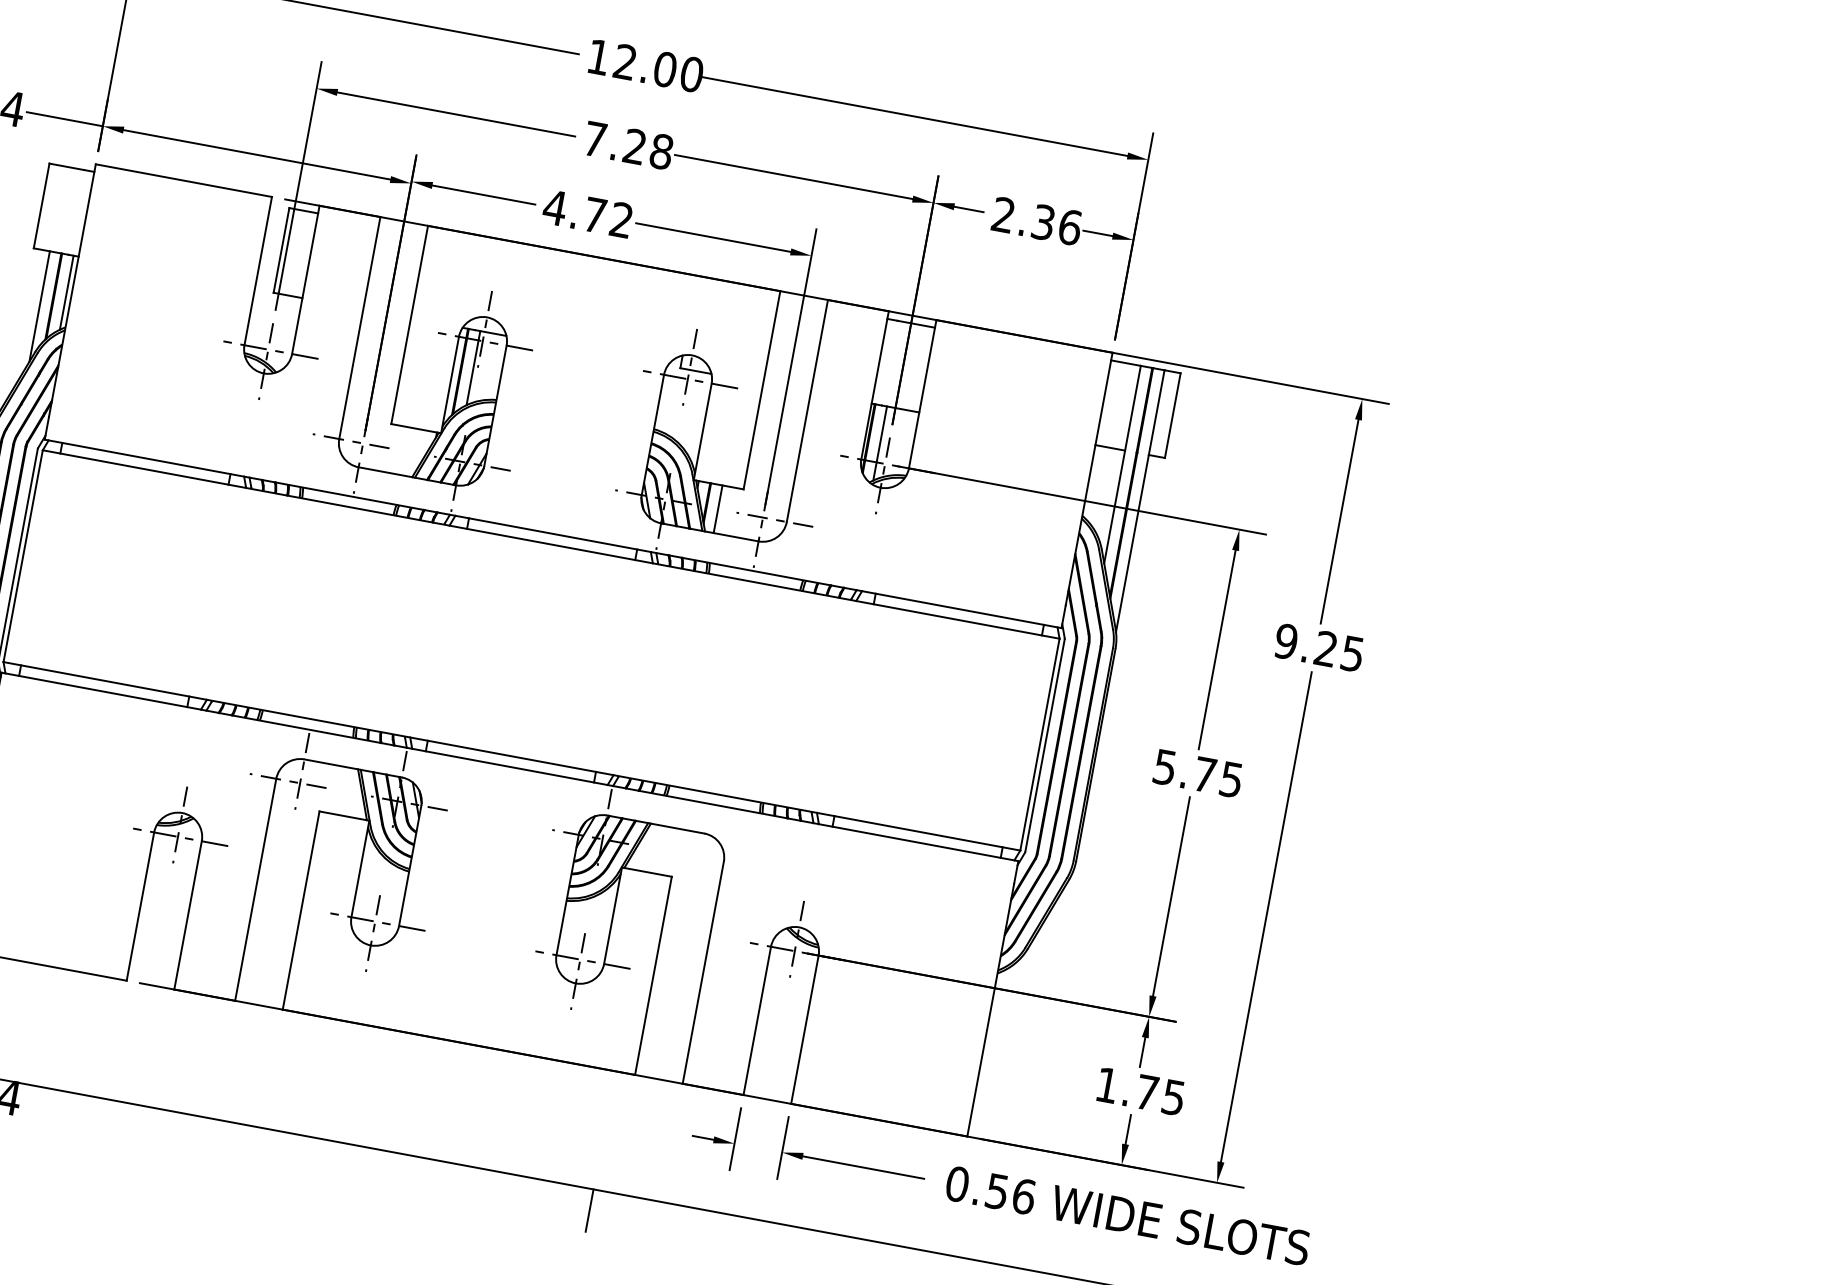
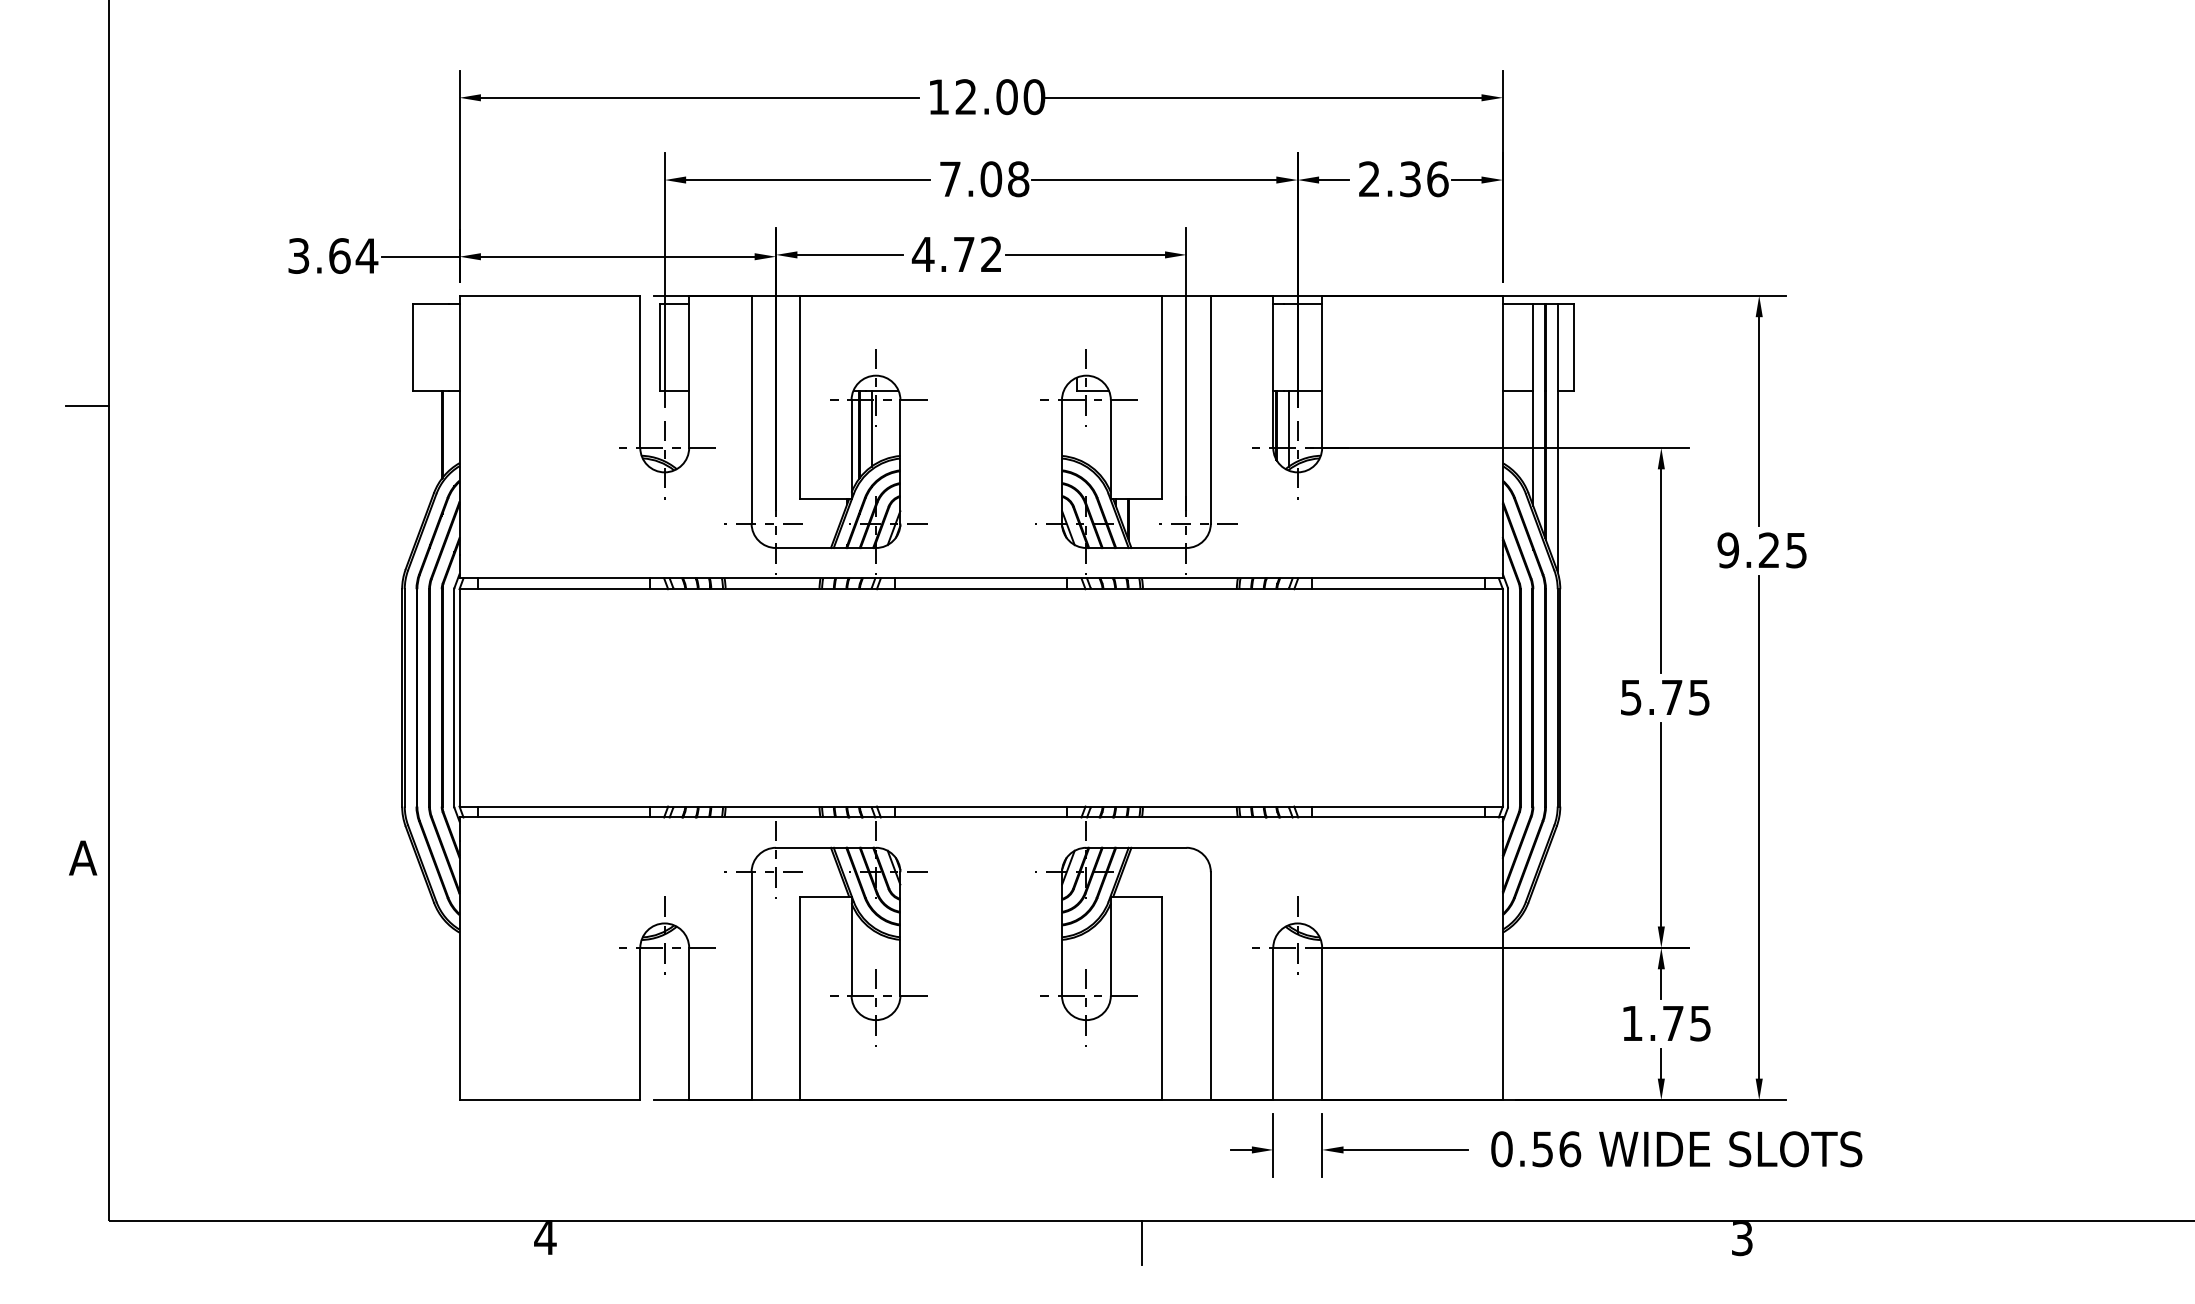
text: (635, 147) -> (991, 179), 7.28 -> 7.08
line: (66, 292) -> (454, 428), removed
line: (39, 306) -> (429, 447), removed
line: (718, 509) -> (1140, 523), removed

